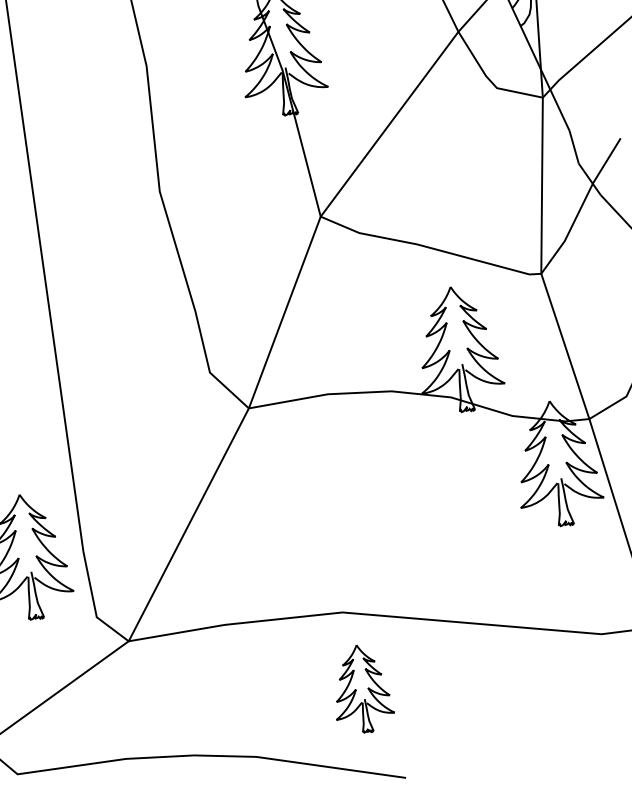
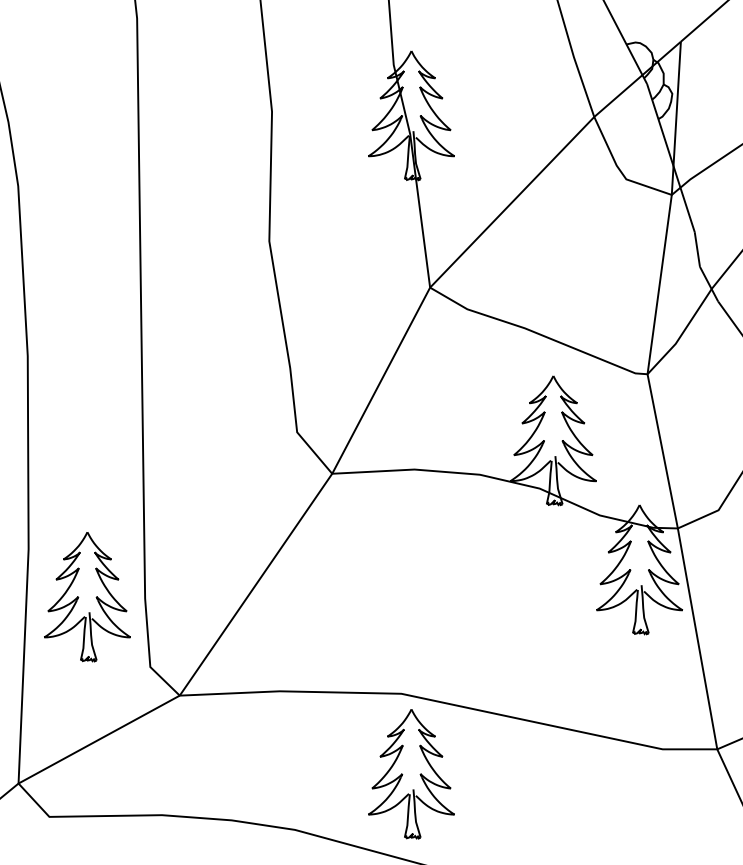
part: (362, 689) -> (411, 774), size x1.43

